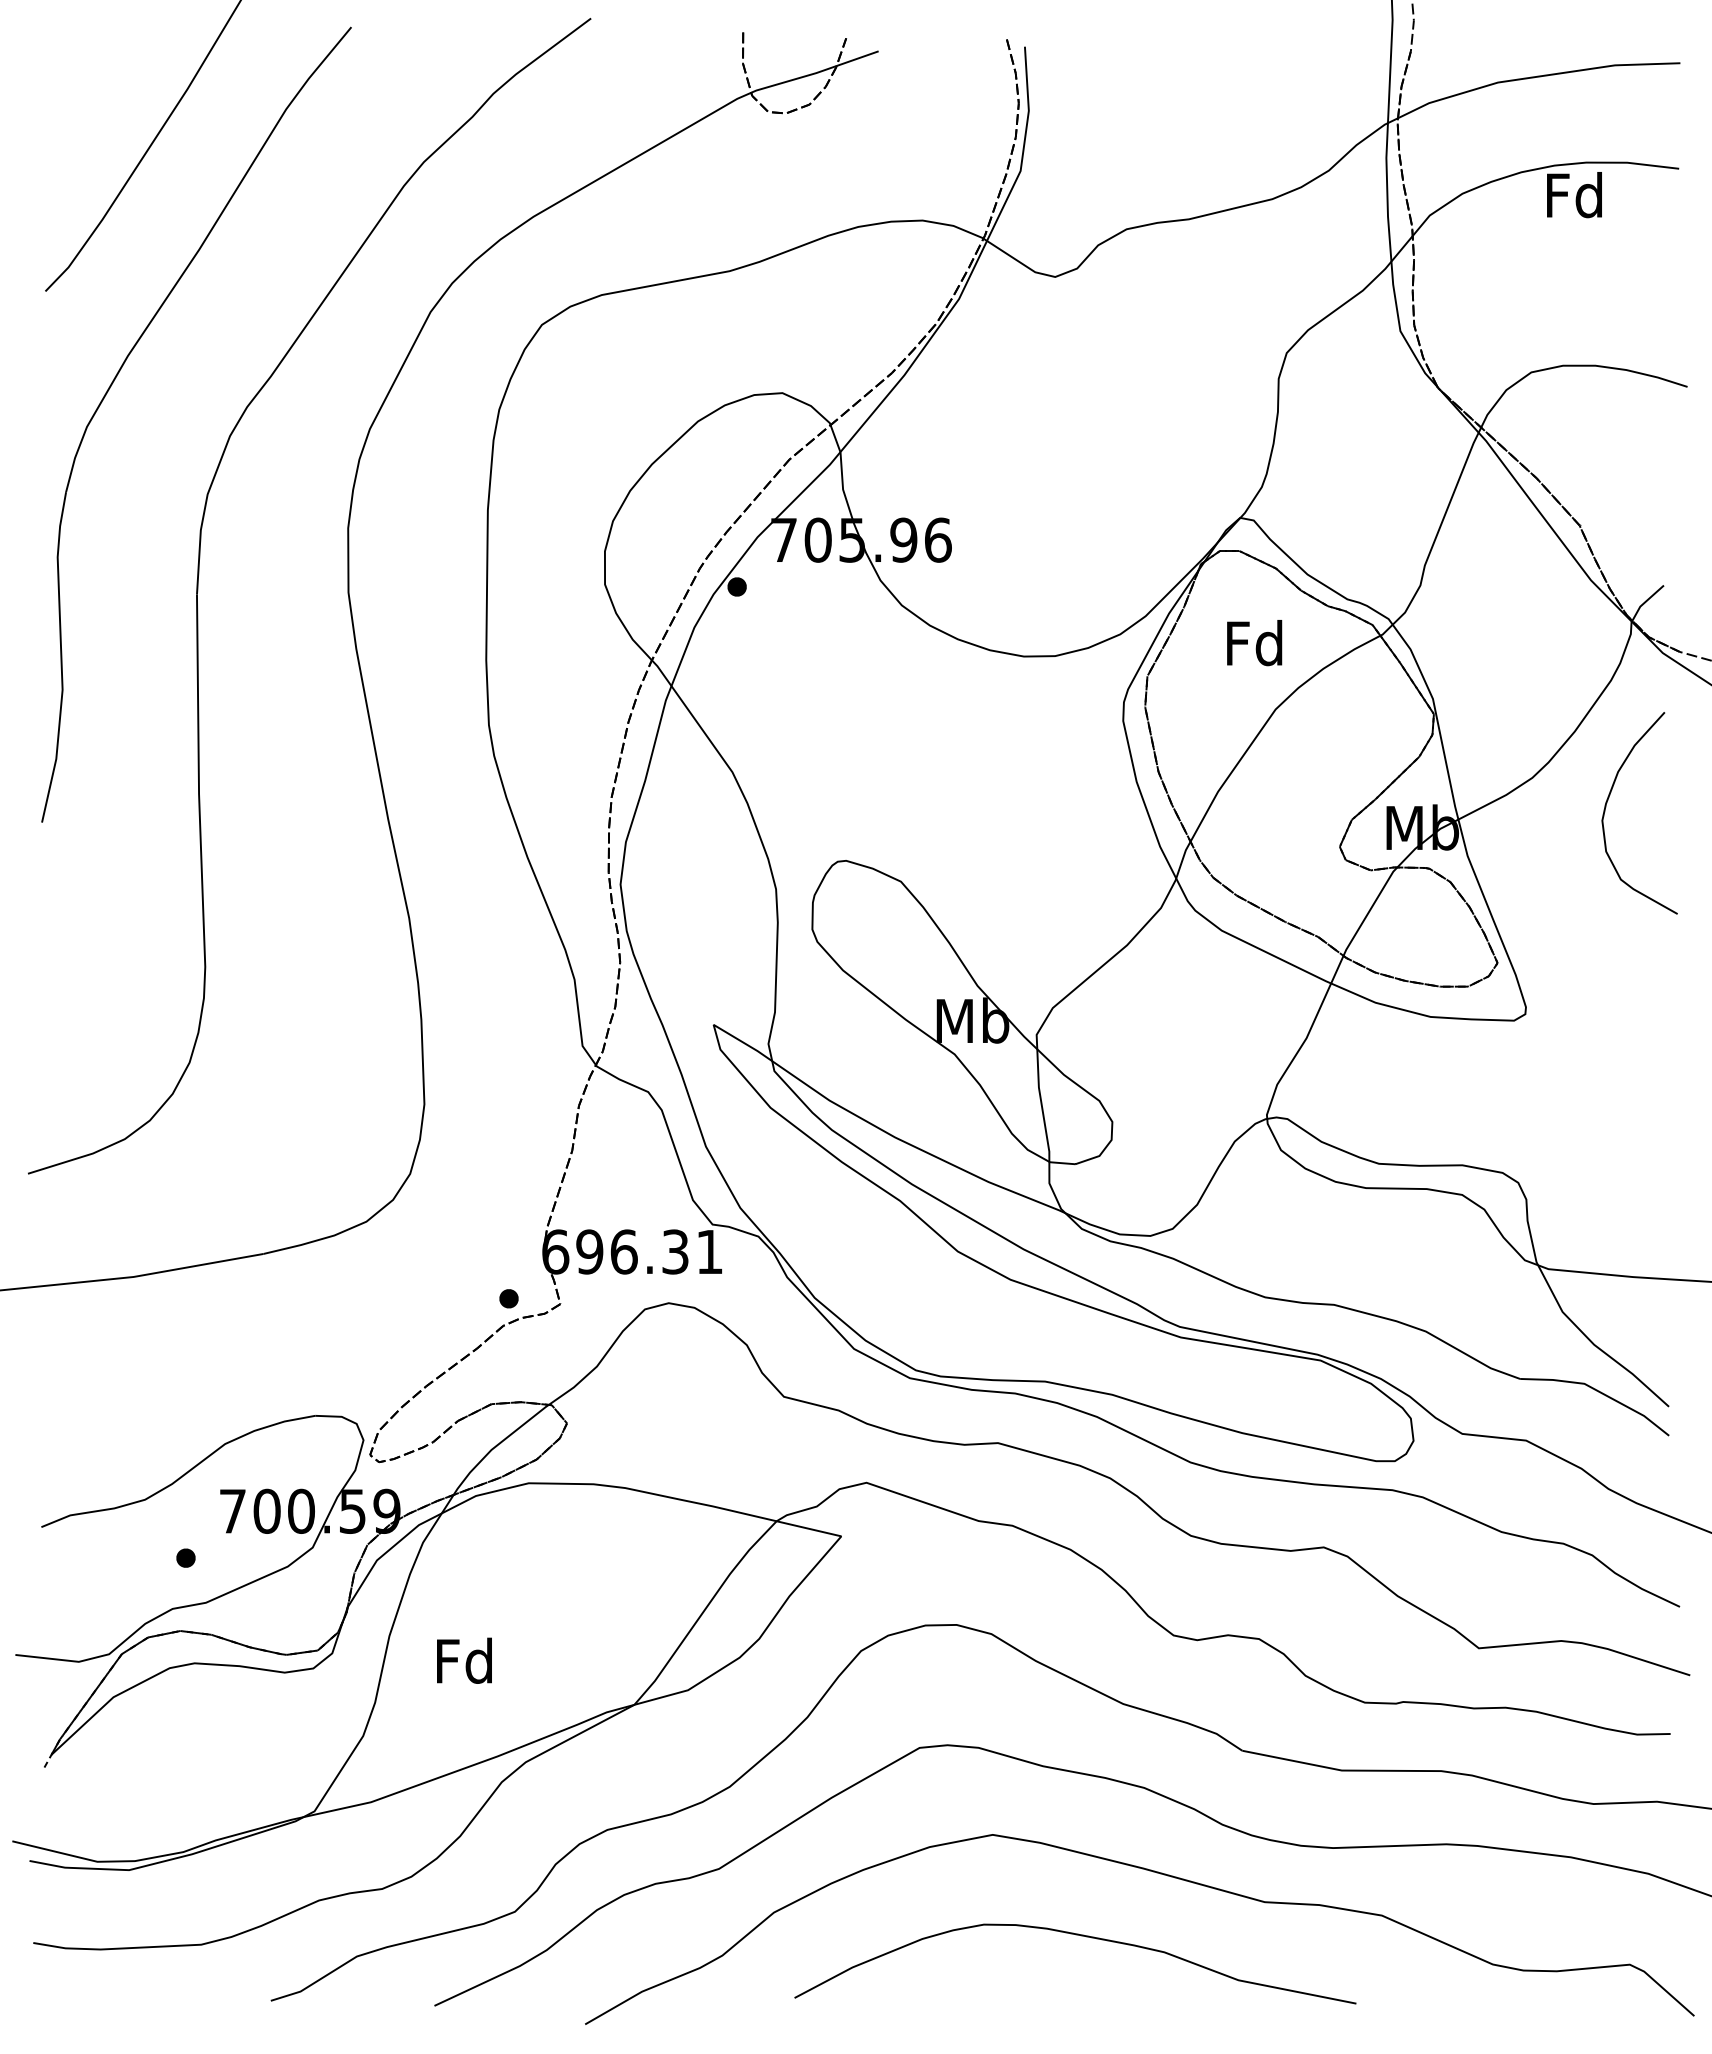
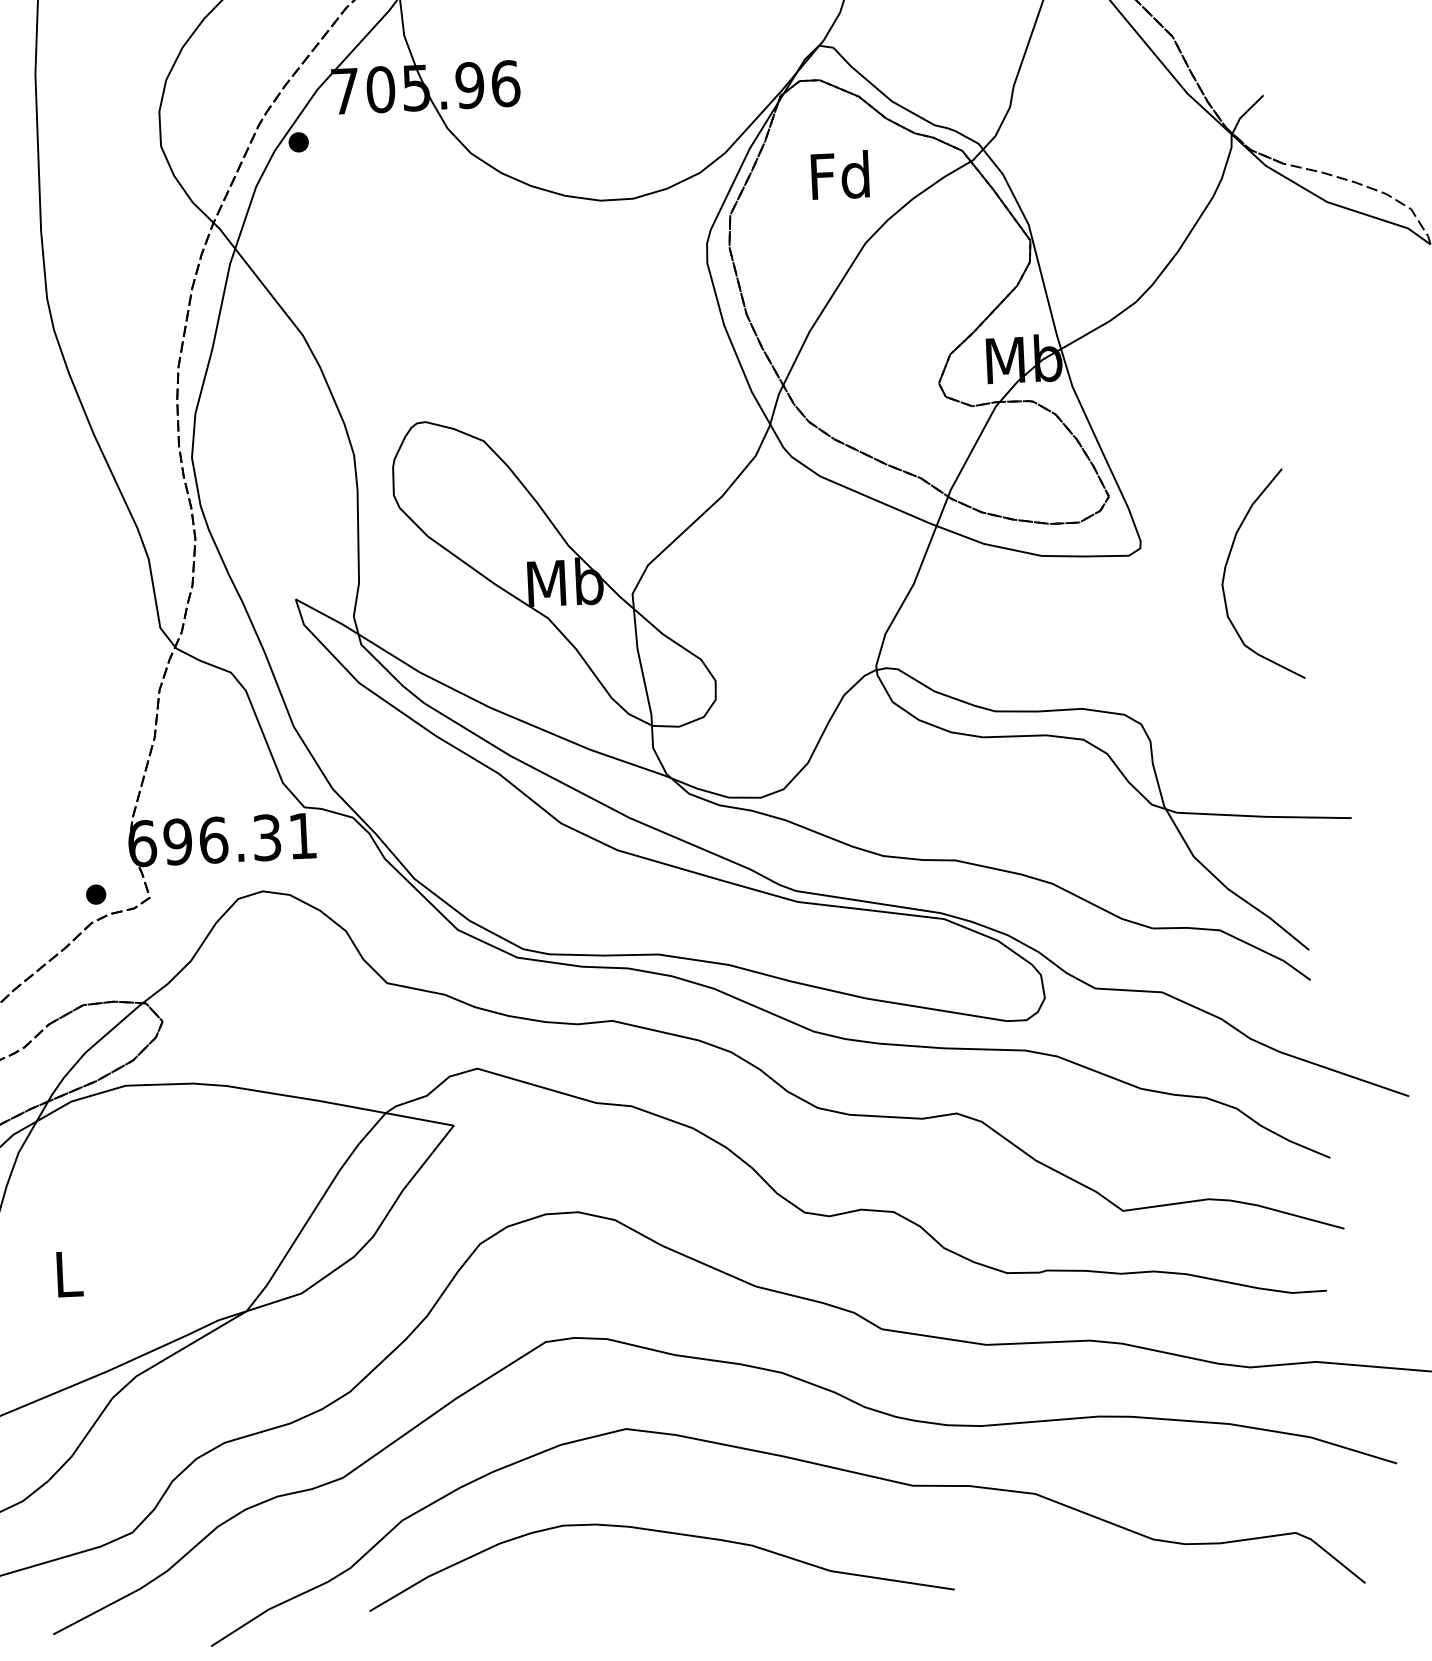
curve: (1607, 803) -> (1226, 566), moved
text: (464, 1660) -> (67, 1273), Fd -> L
curve: (1081, 1936) -> (665, 1533), moved

